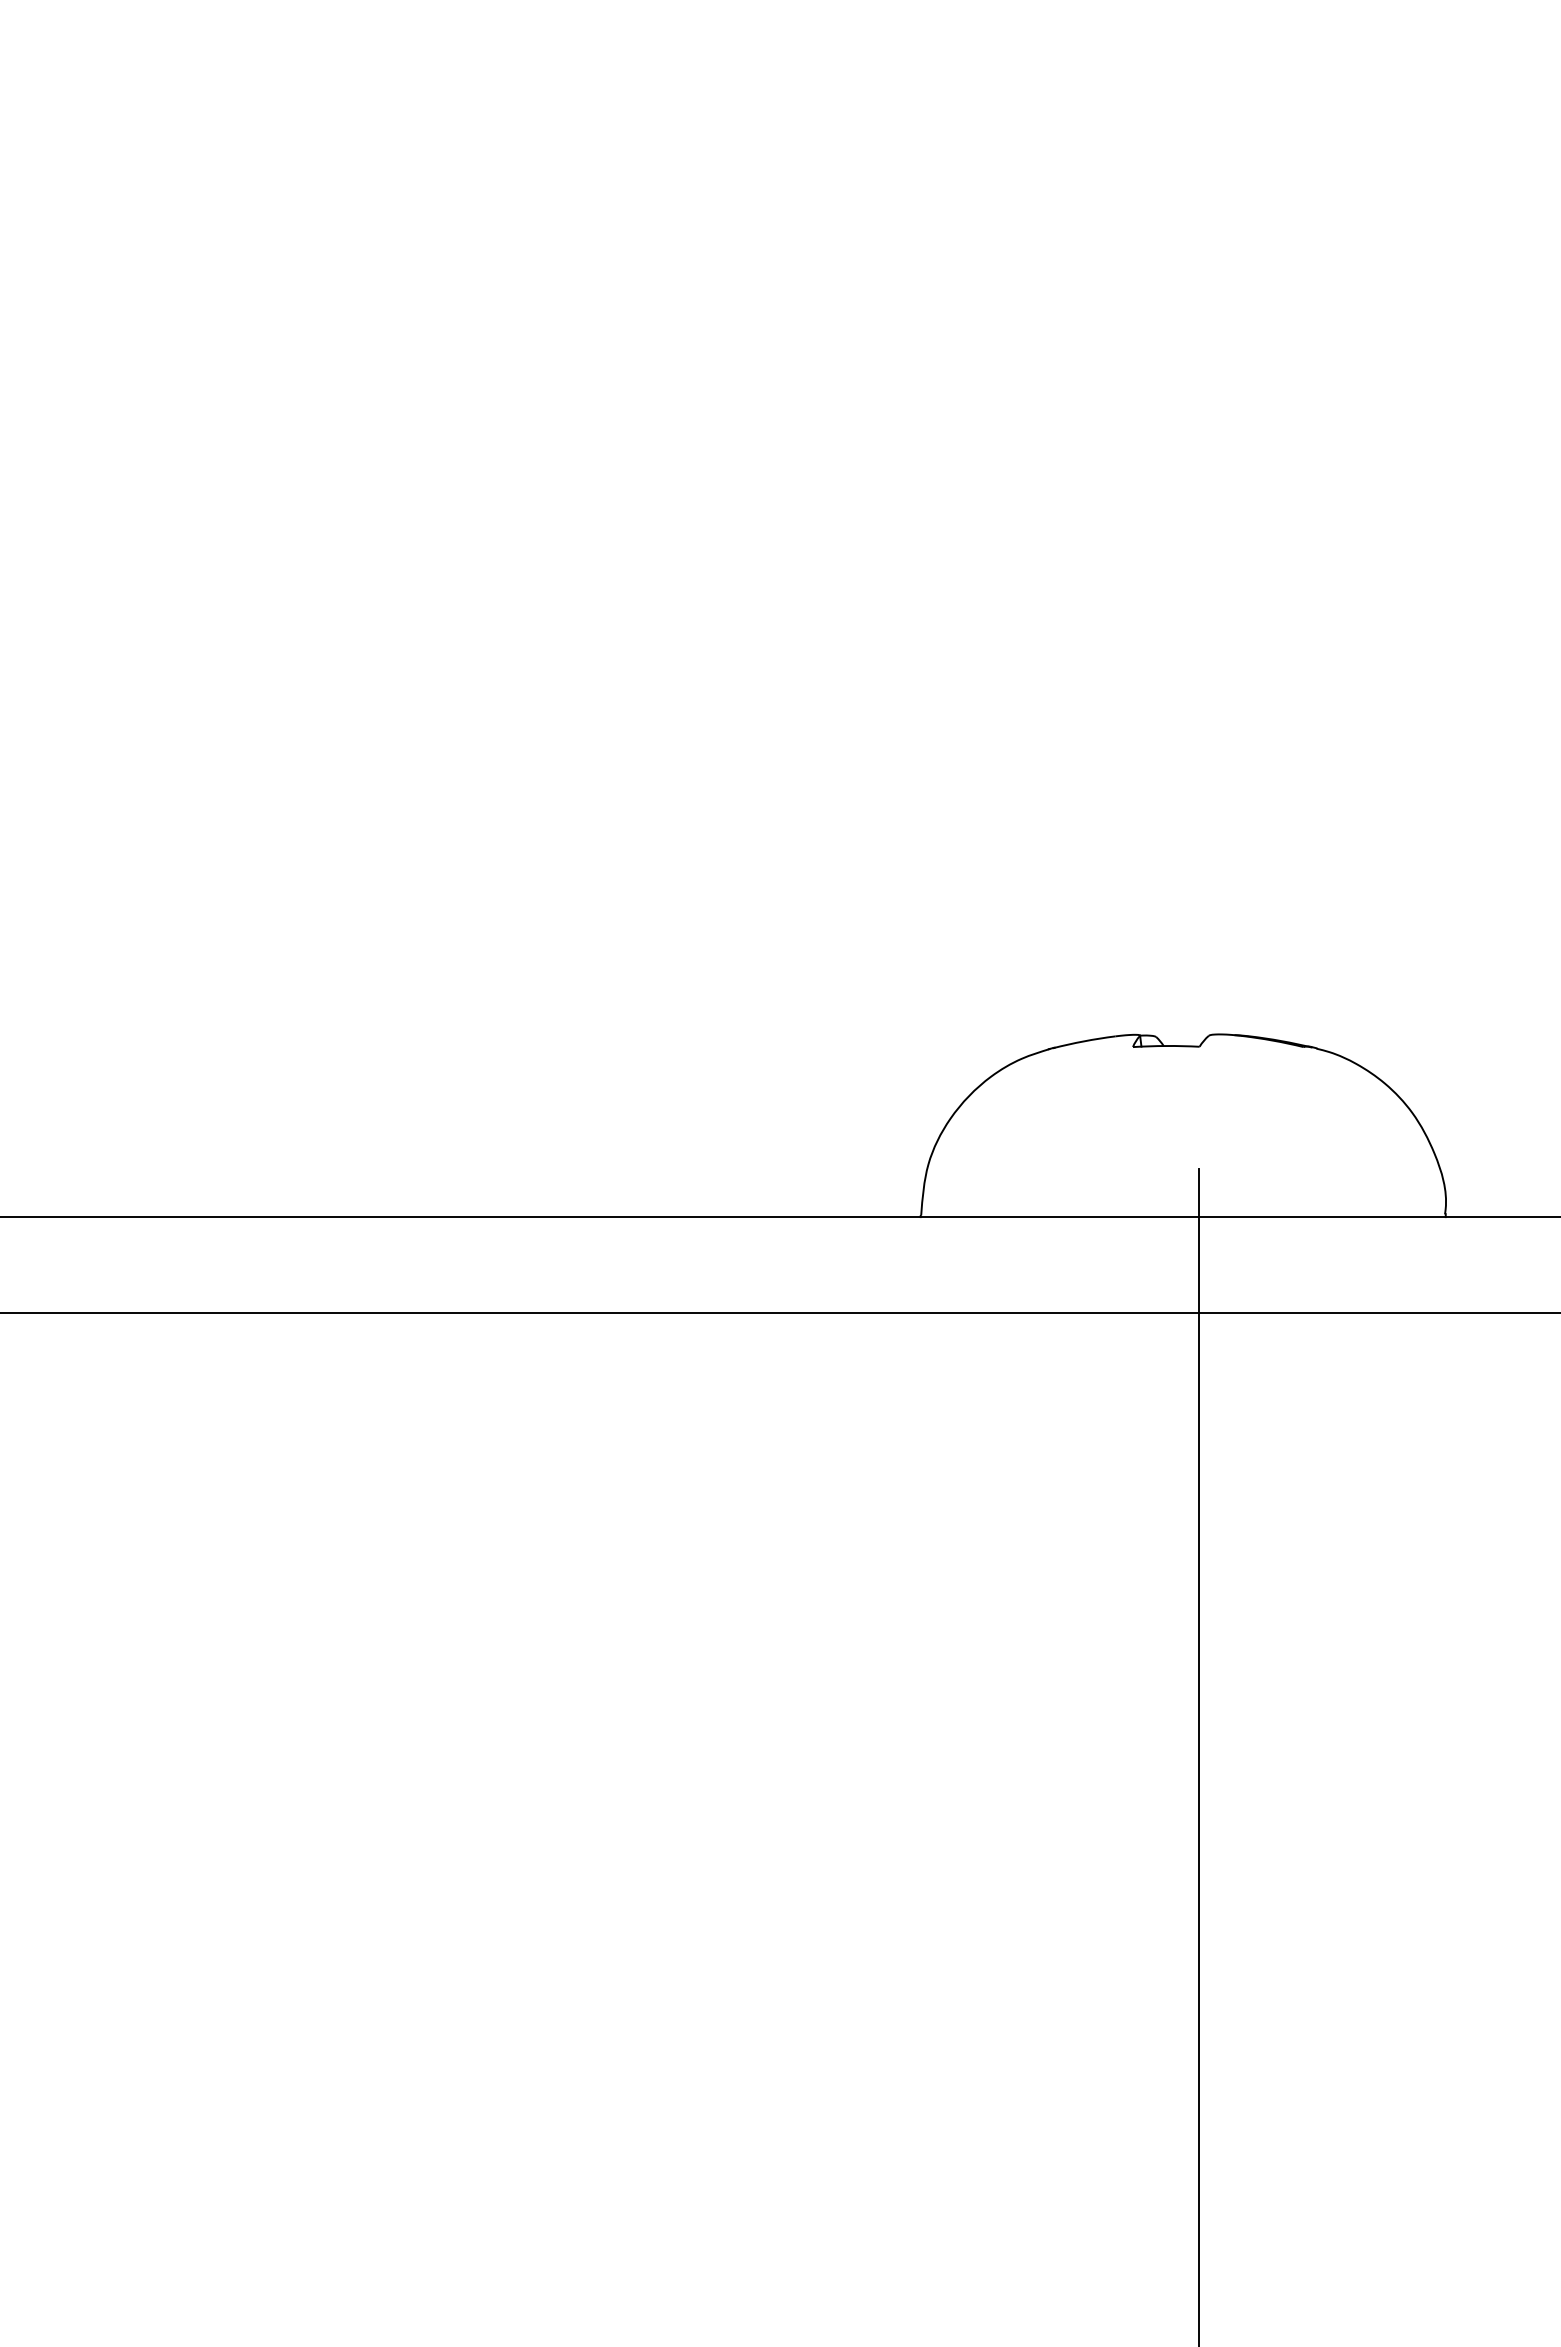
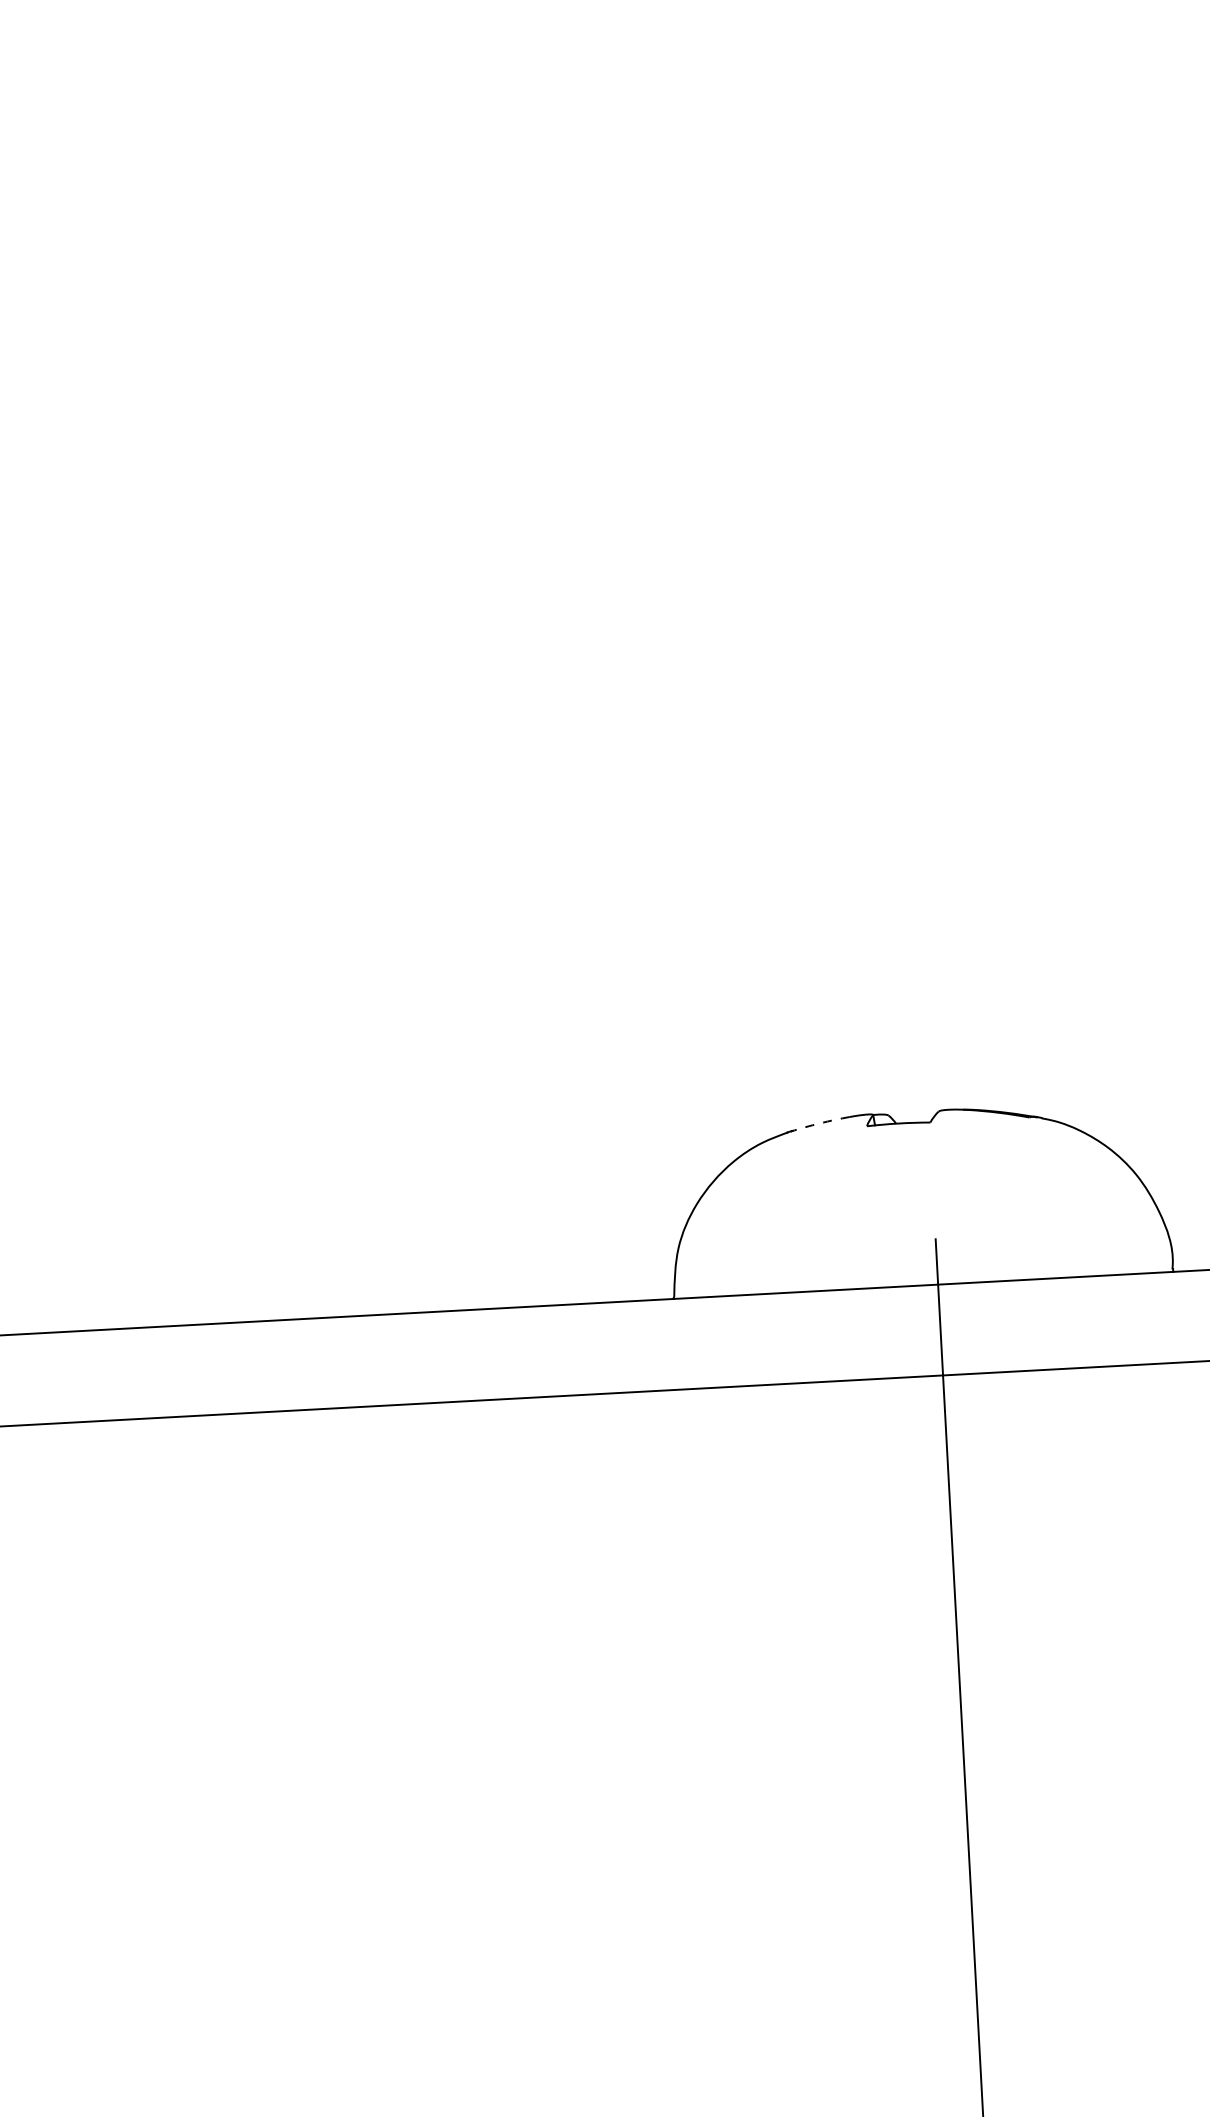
arc: (1083, 1041) -> (819, 1123), solid -> dashed

